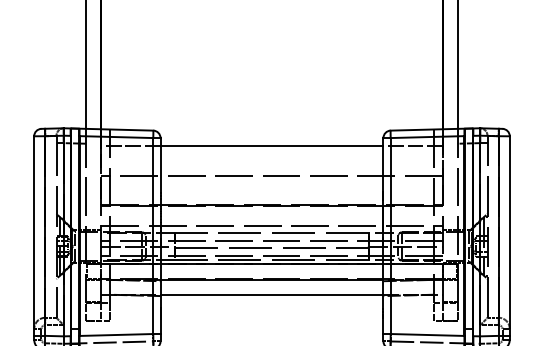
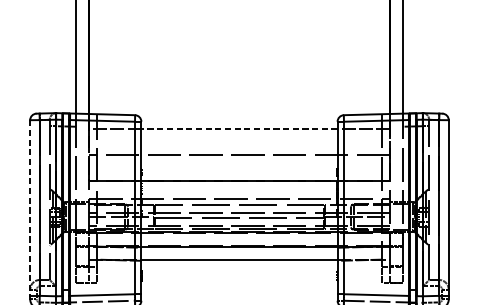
line: (271, 146) -> (239, 129), solid -> dashed
line: (34, 236) -> (30, 208), solid -> dashed

